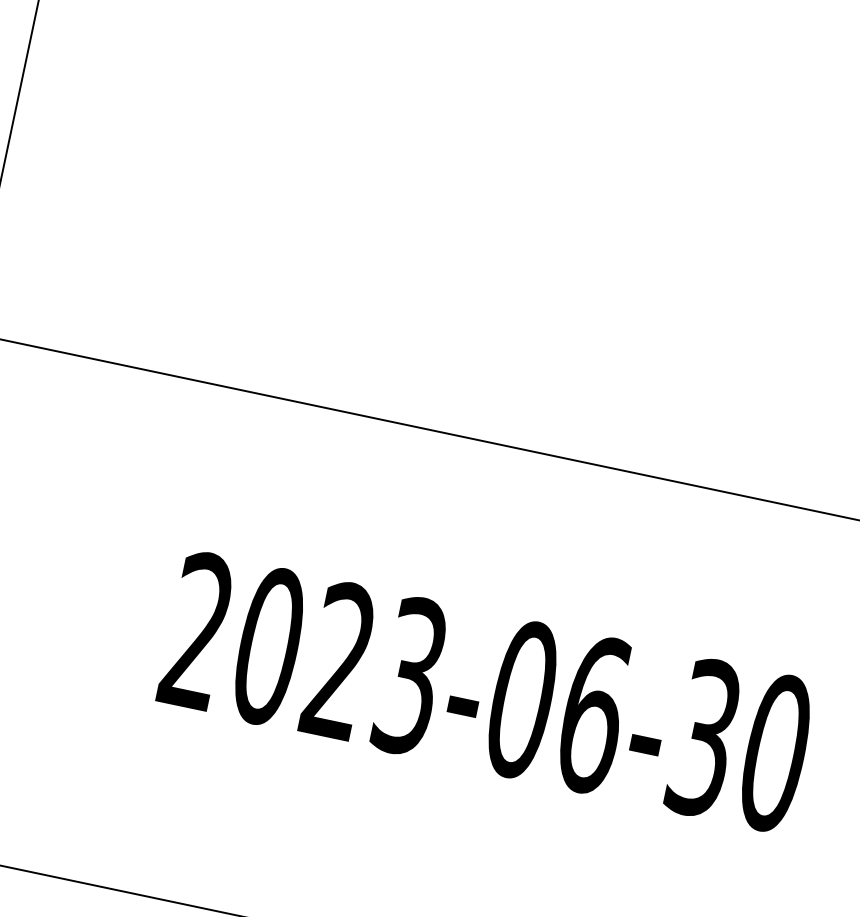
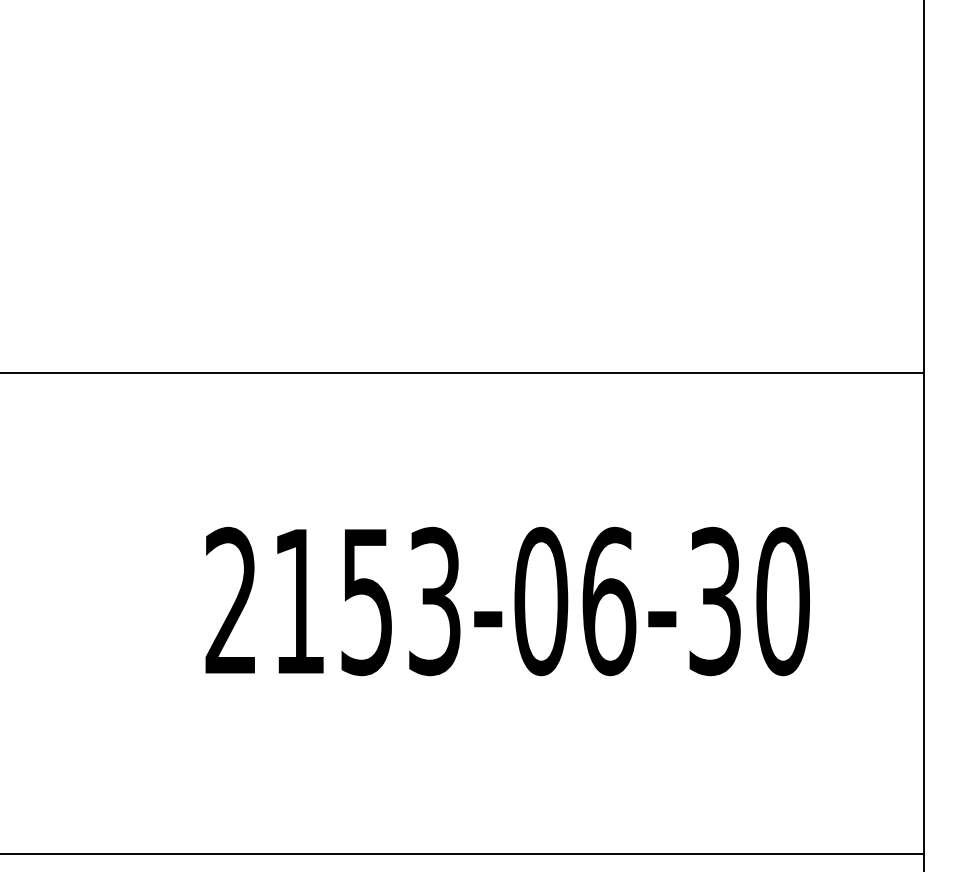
text: (302, 653) -> (331, 601), 2023-06-30 -> 2153-06-30

